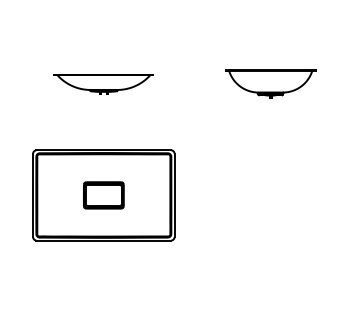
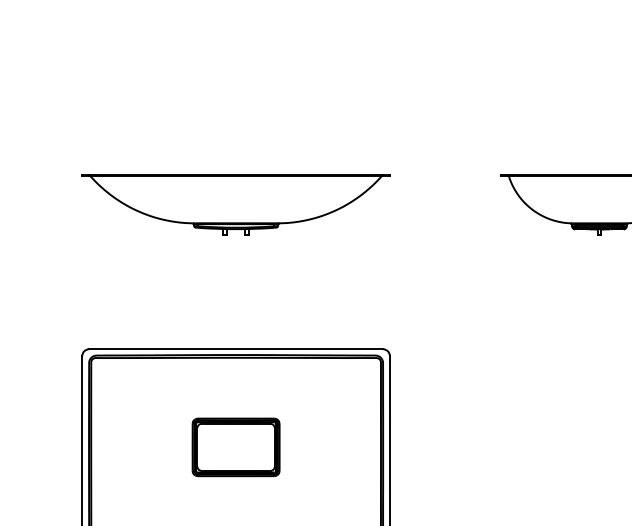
part: (103, 83) -> (235, 203), size x1.43

